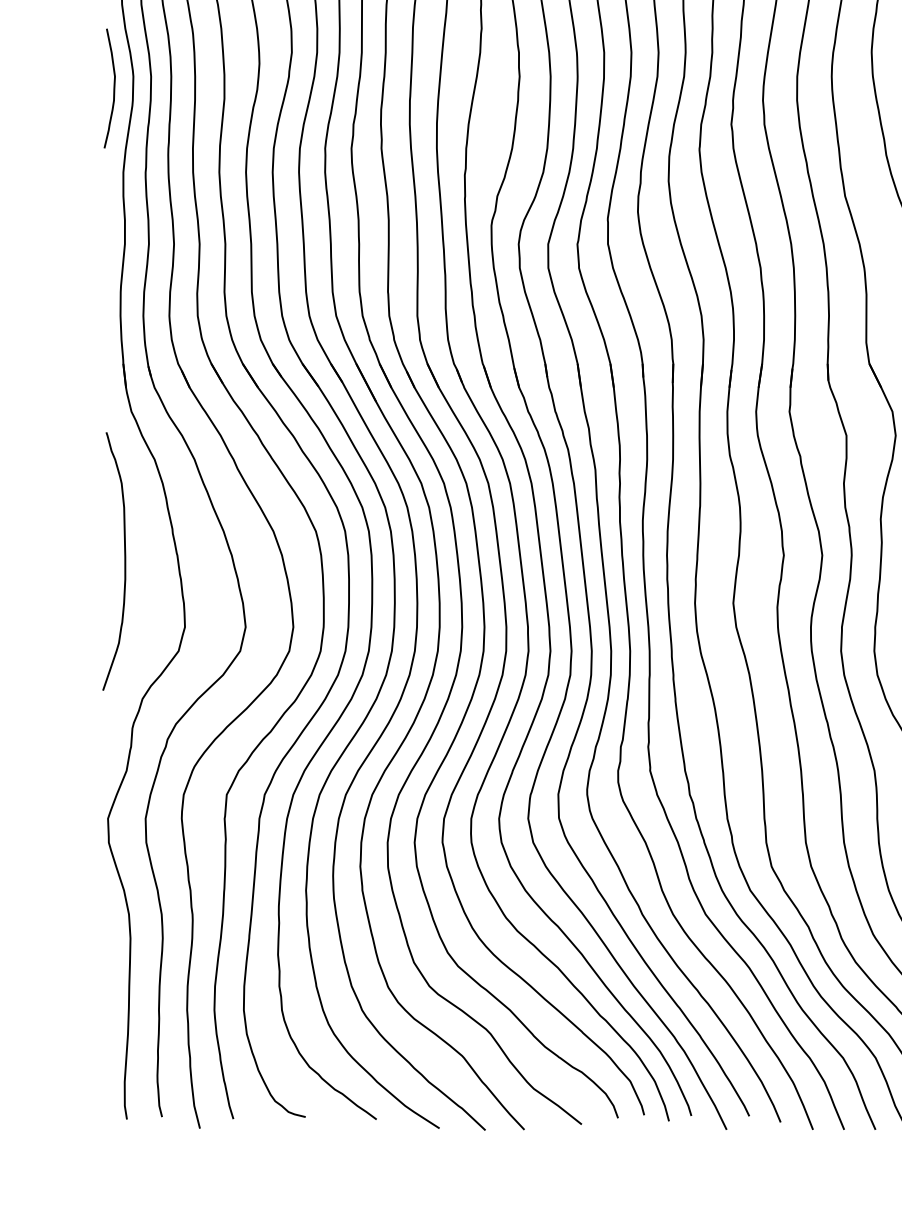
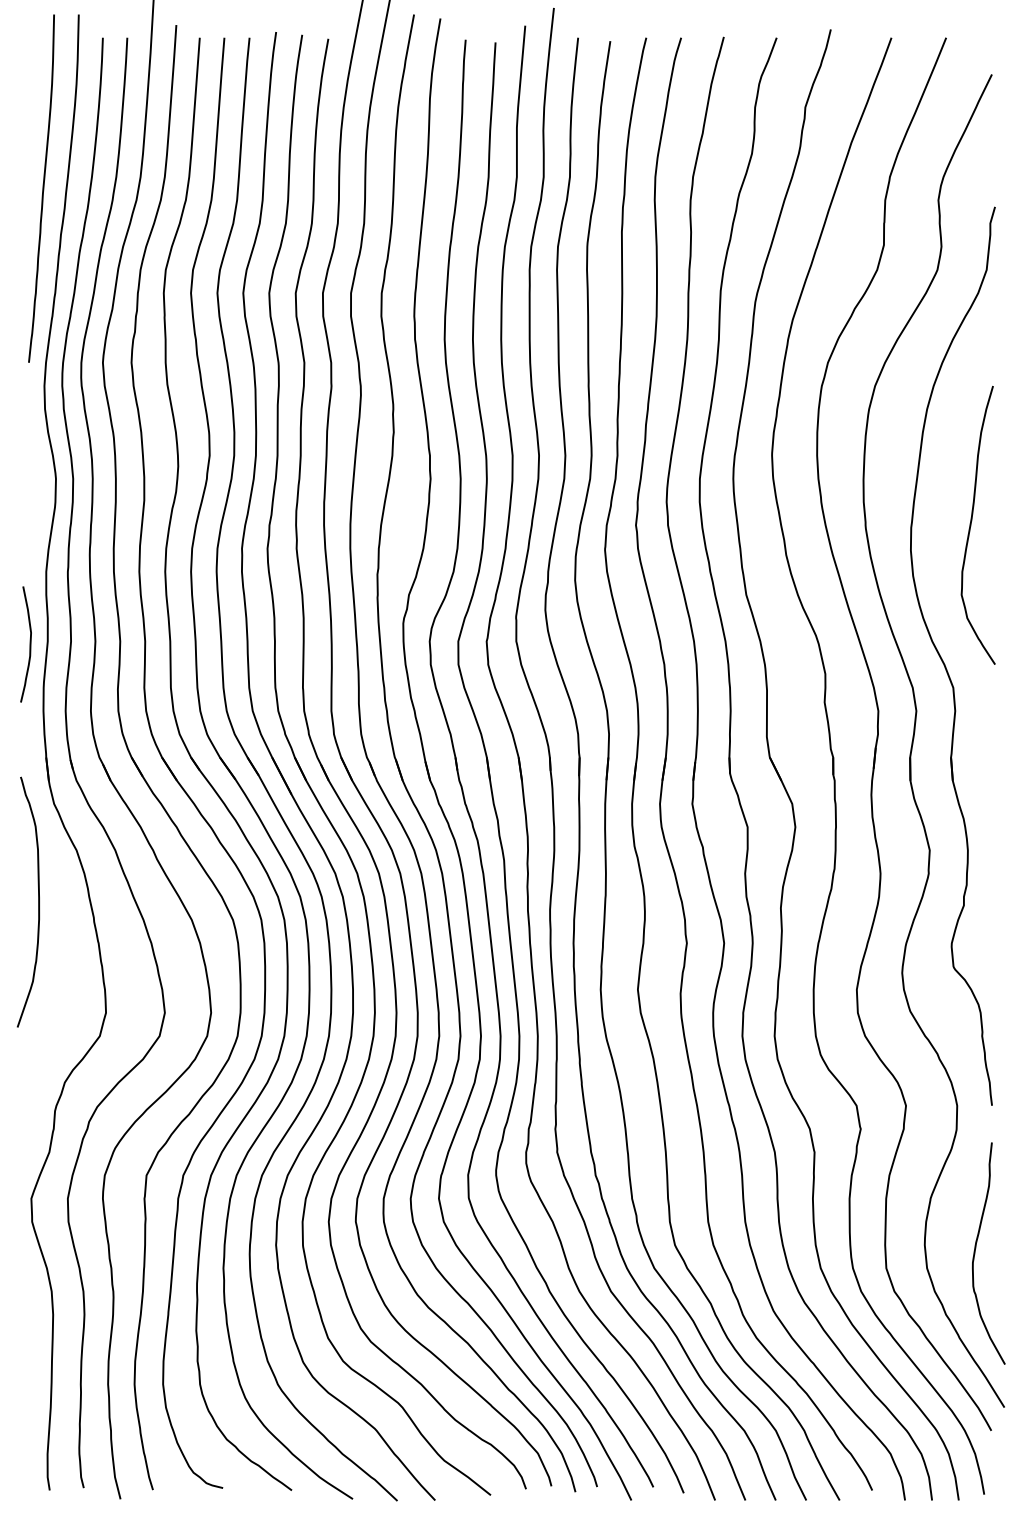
curve: (113, 88) -> (29, 644), moved
curve: (124, 560) -> (38, 901), moved

